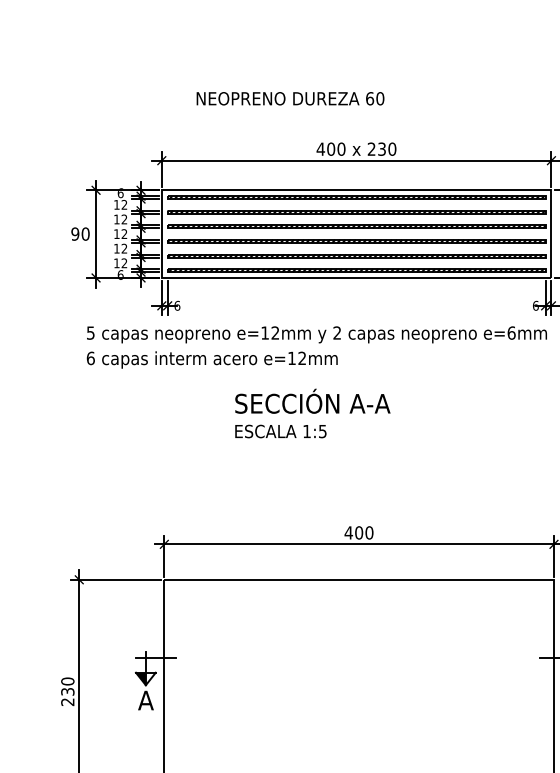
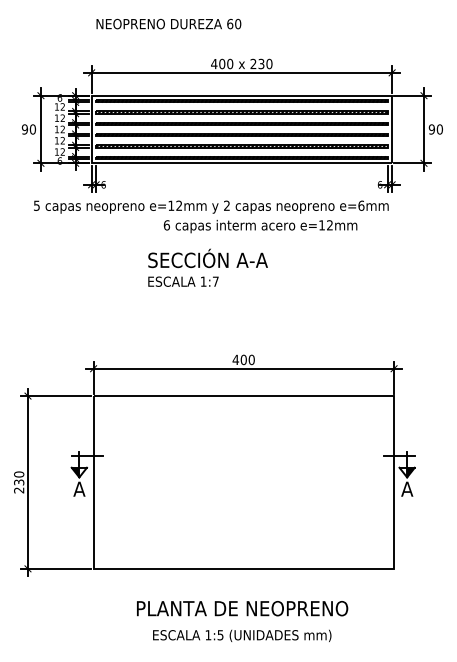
text: (289, 97) -> (168, 23), moved
text: (212, 359) -> (260, 226), moved
text: (322, 431) -> (215, 281), 1:5 -> 1:7

